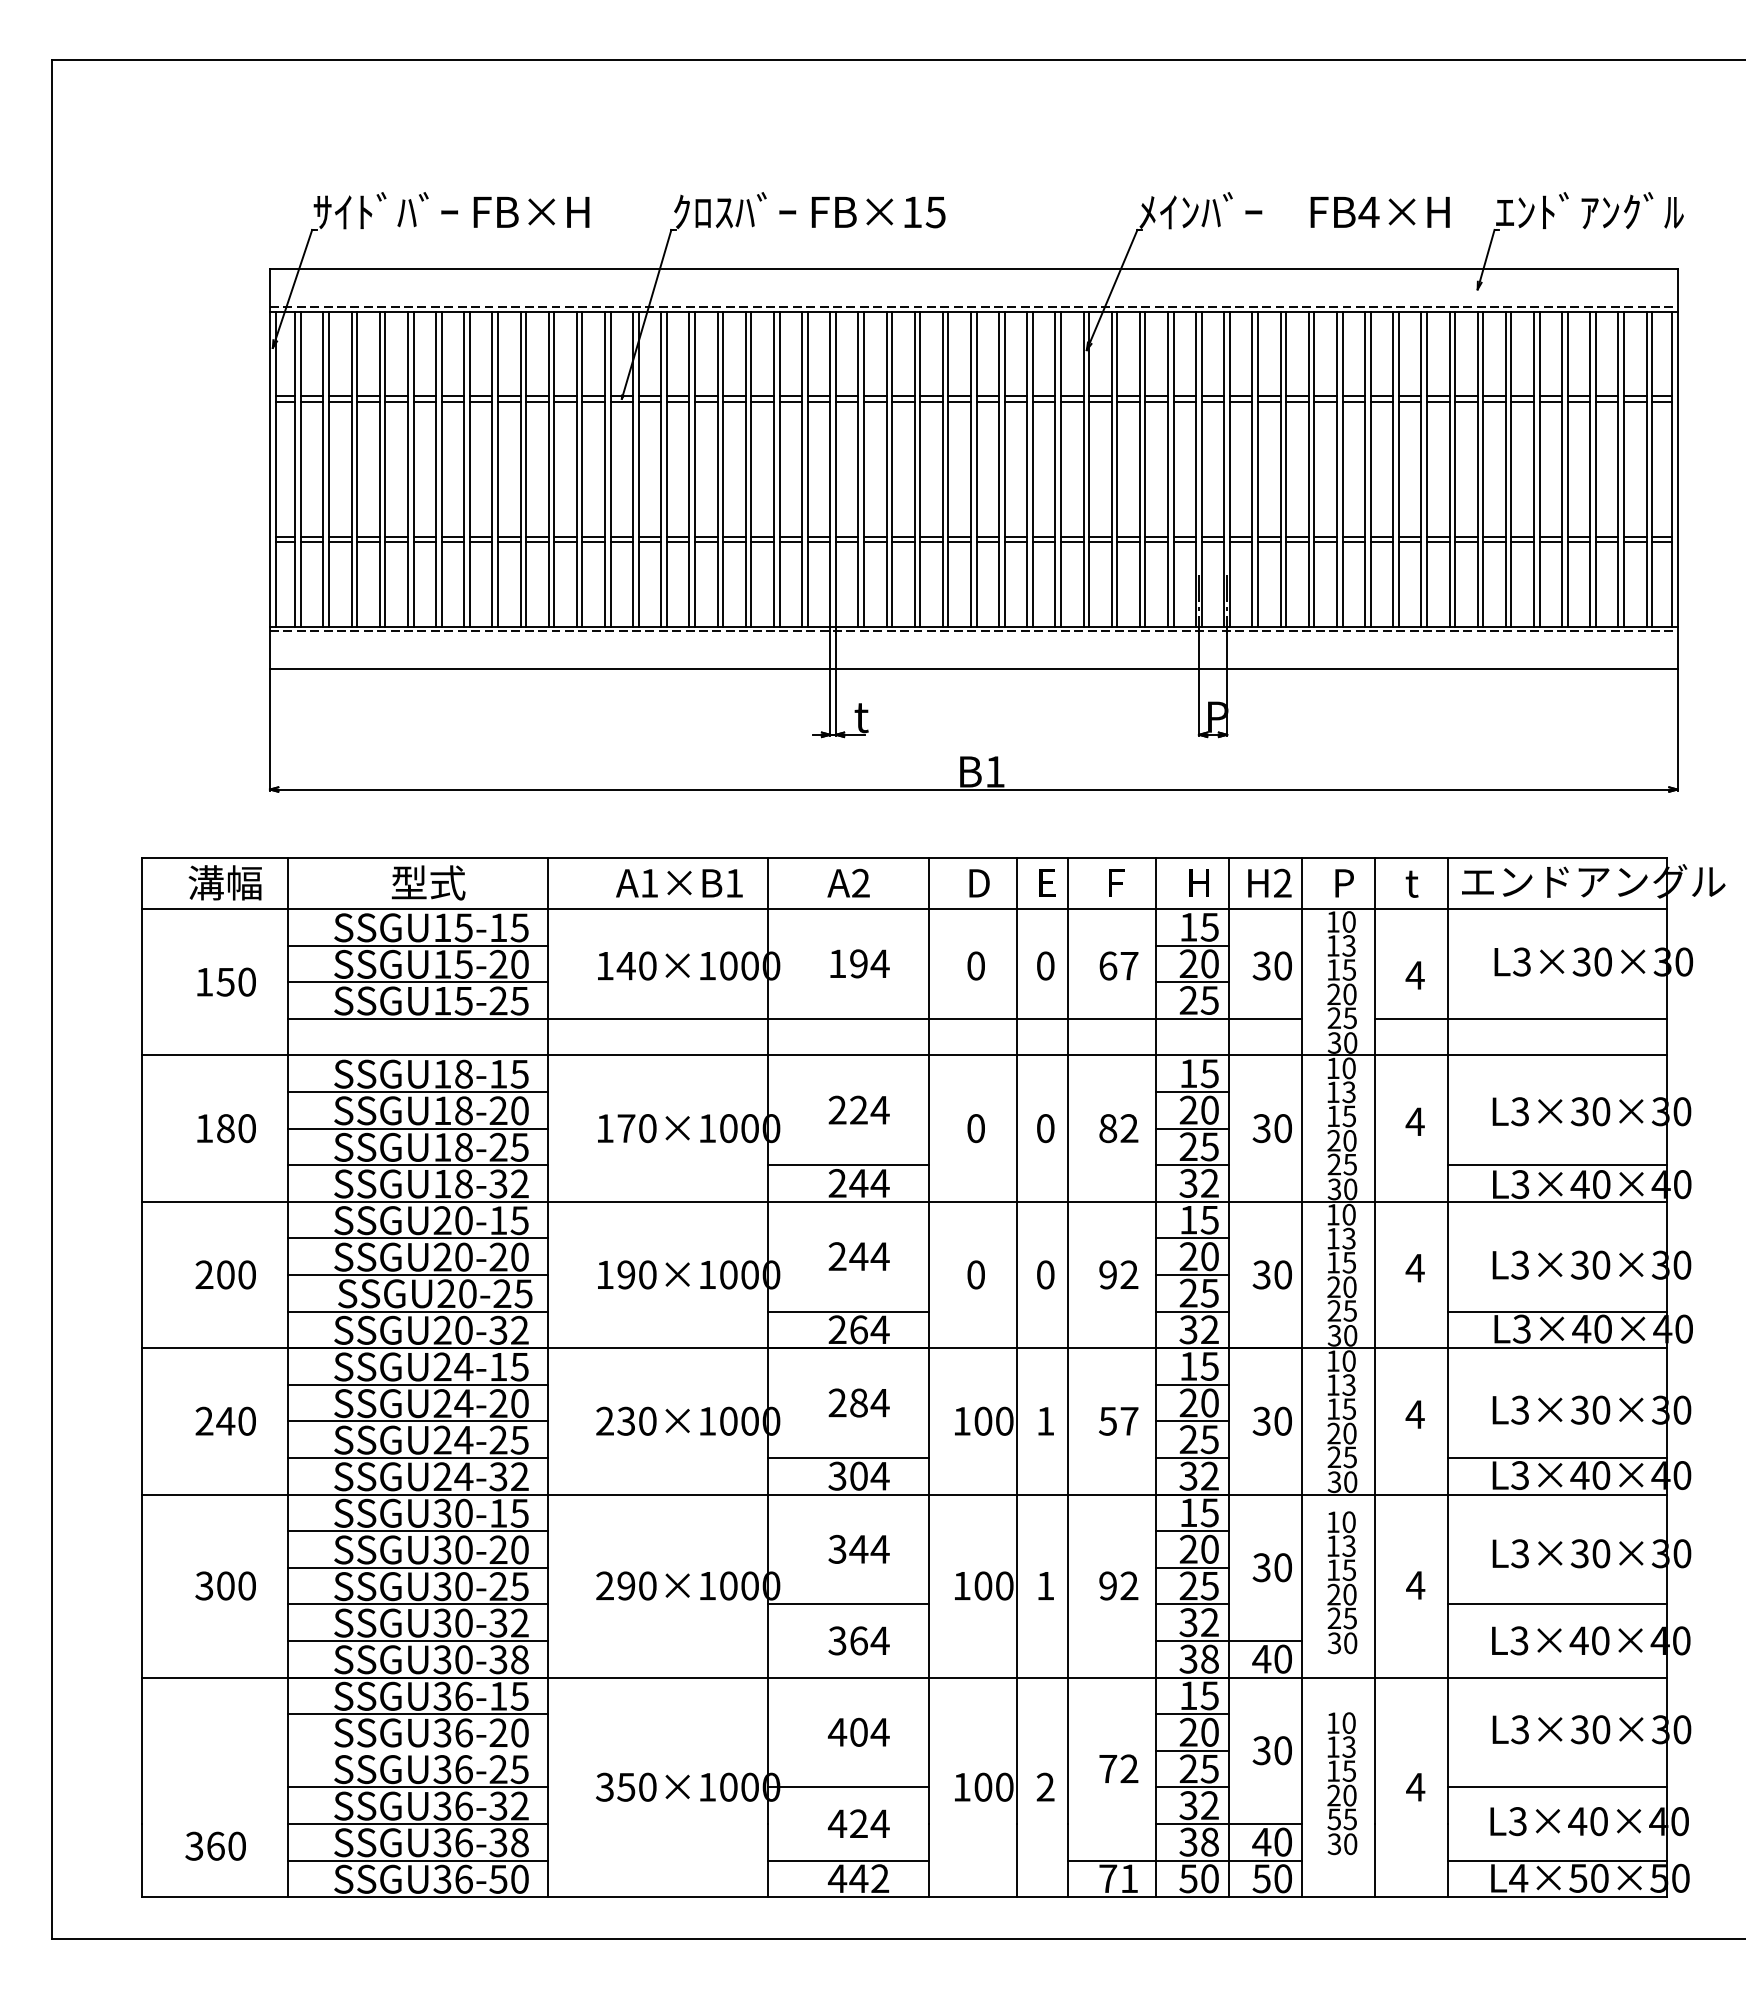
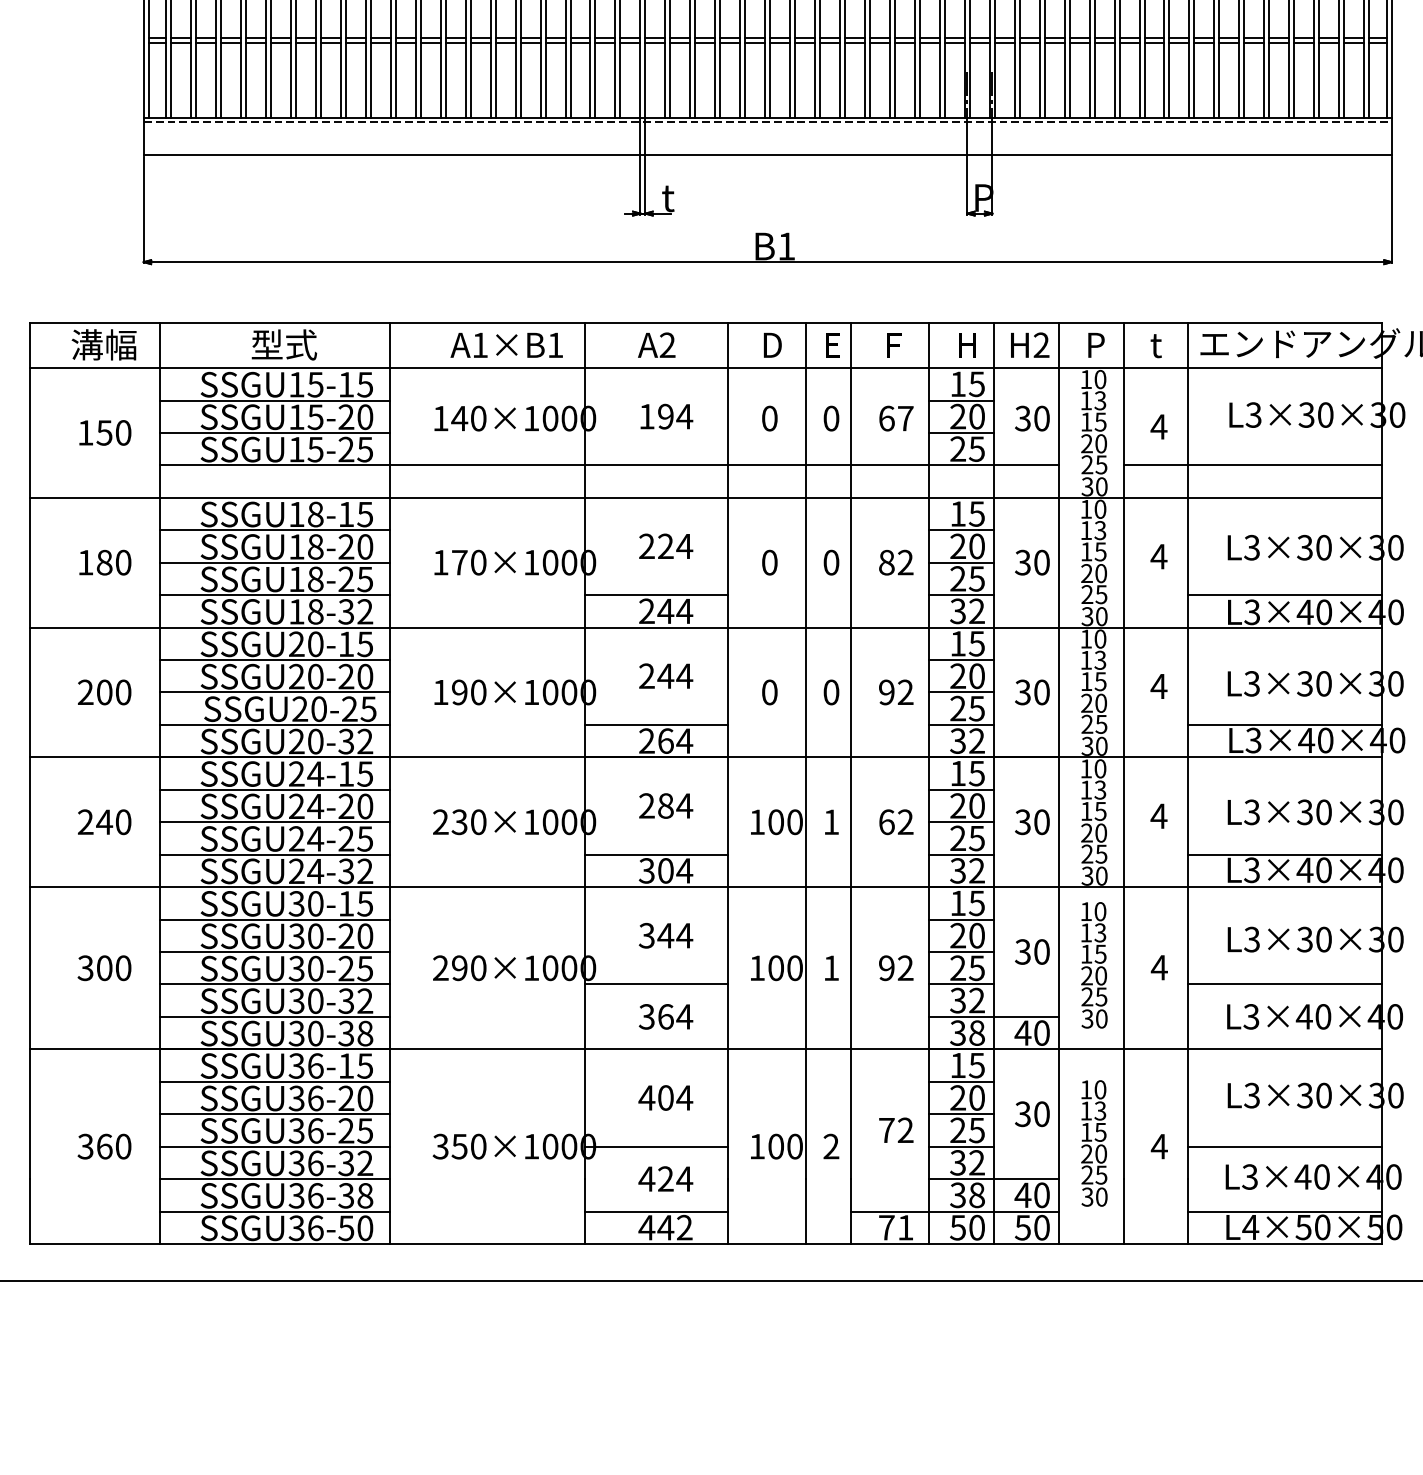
text: (1118, 1420) -> (895, 821), 57 -> 62
line: (418, 1750) -> (275, 1114), added
text: (1333, 1819) -> (1086, 1175), 55 -> 25
text: (215, 1845) -> (104, 1145), moved

